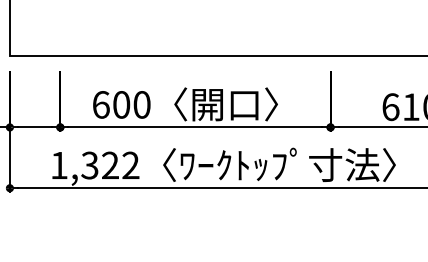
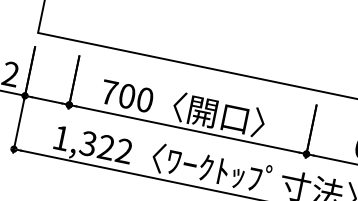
text: (100, 104) -> (108, 92), 600 -> 700

